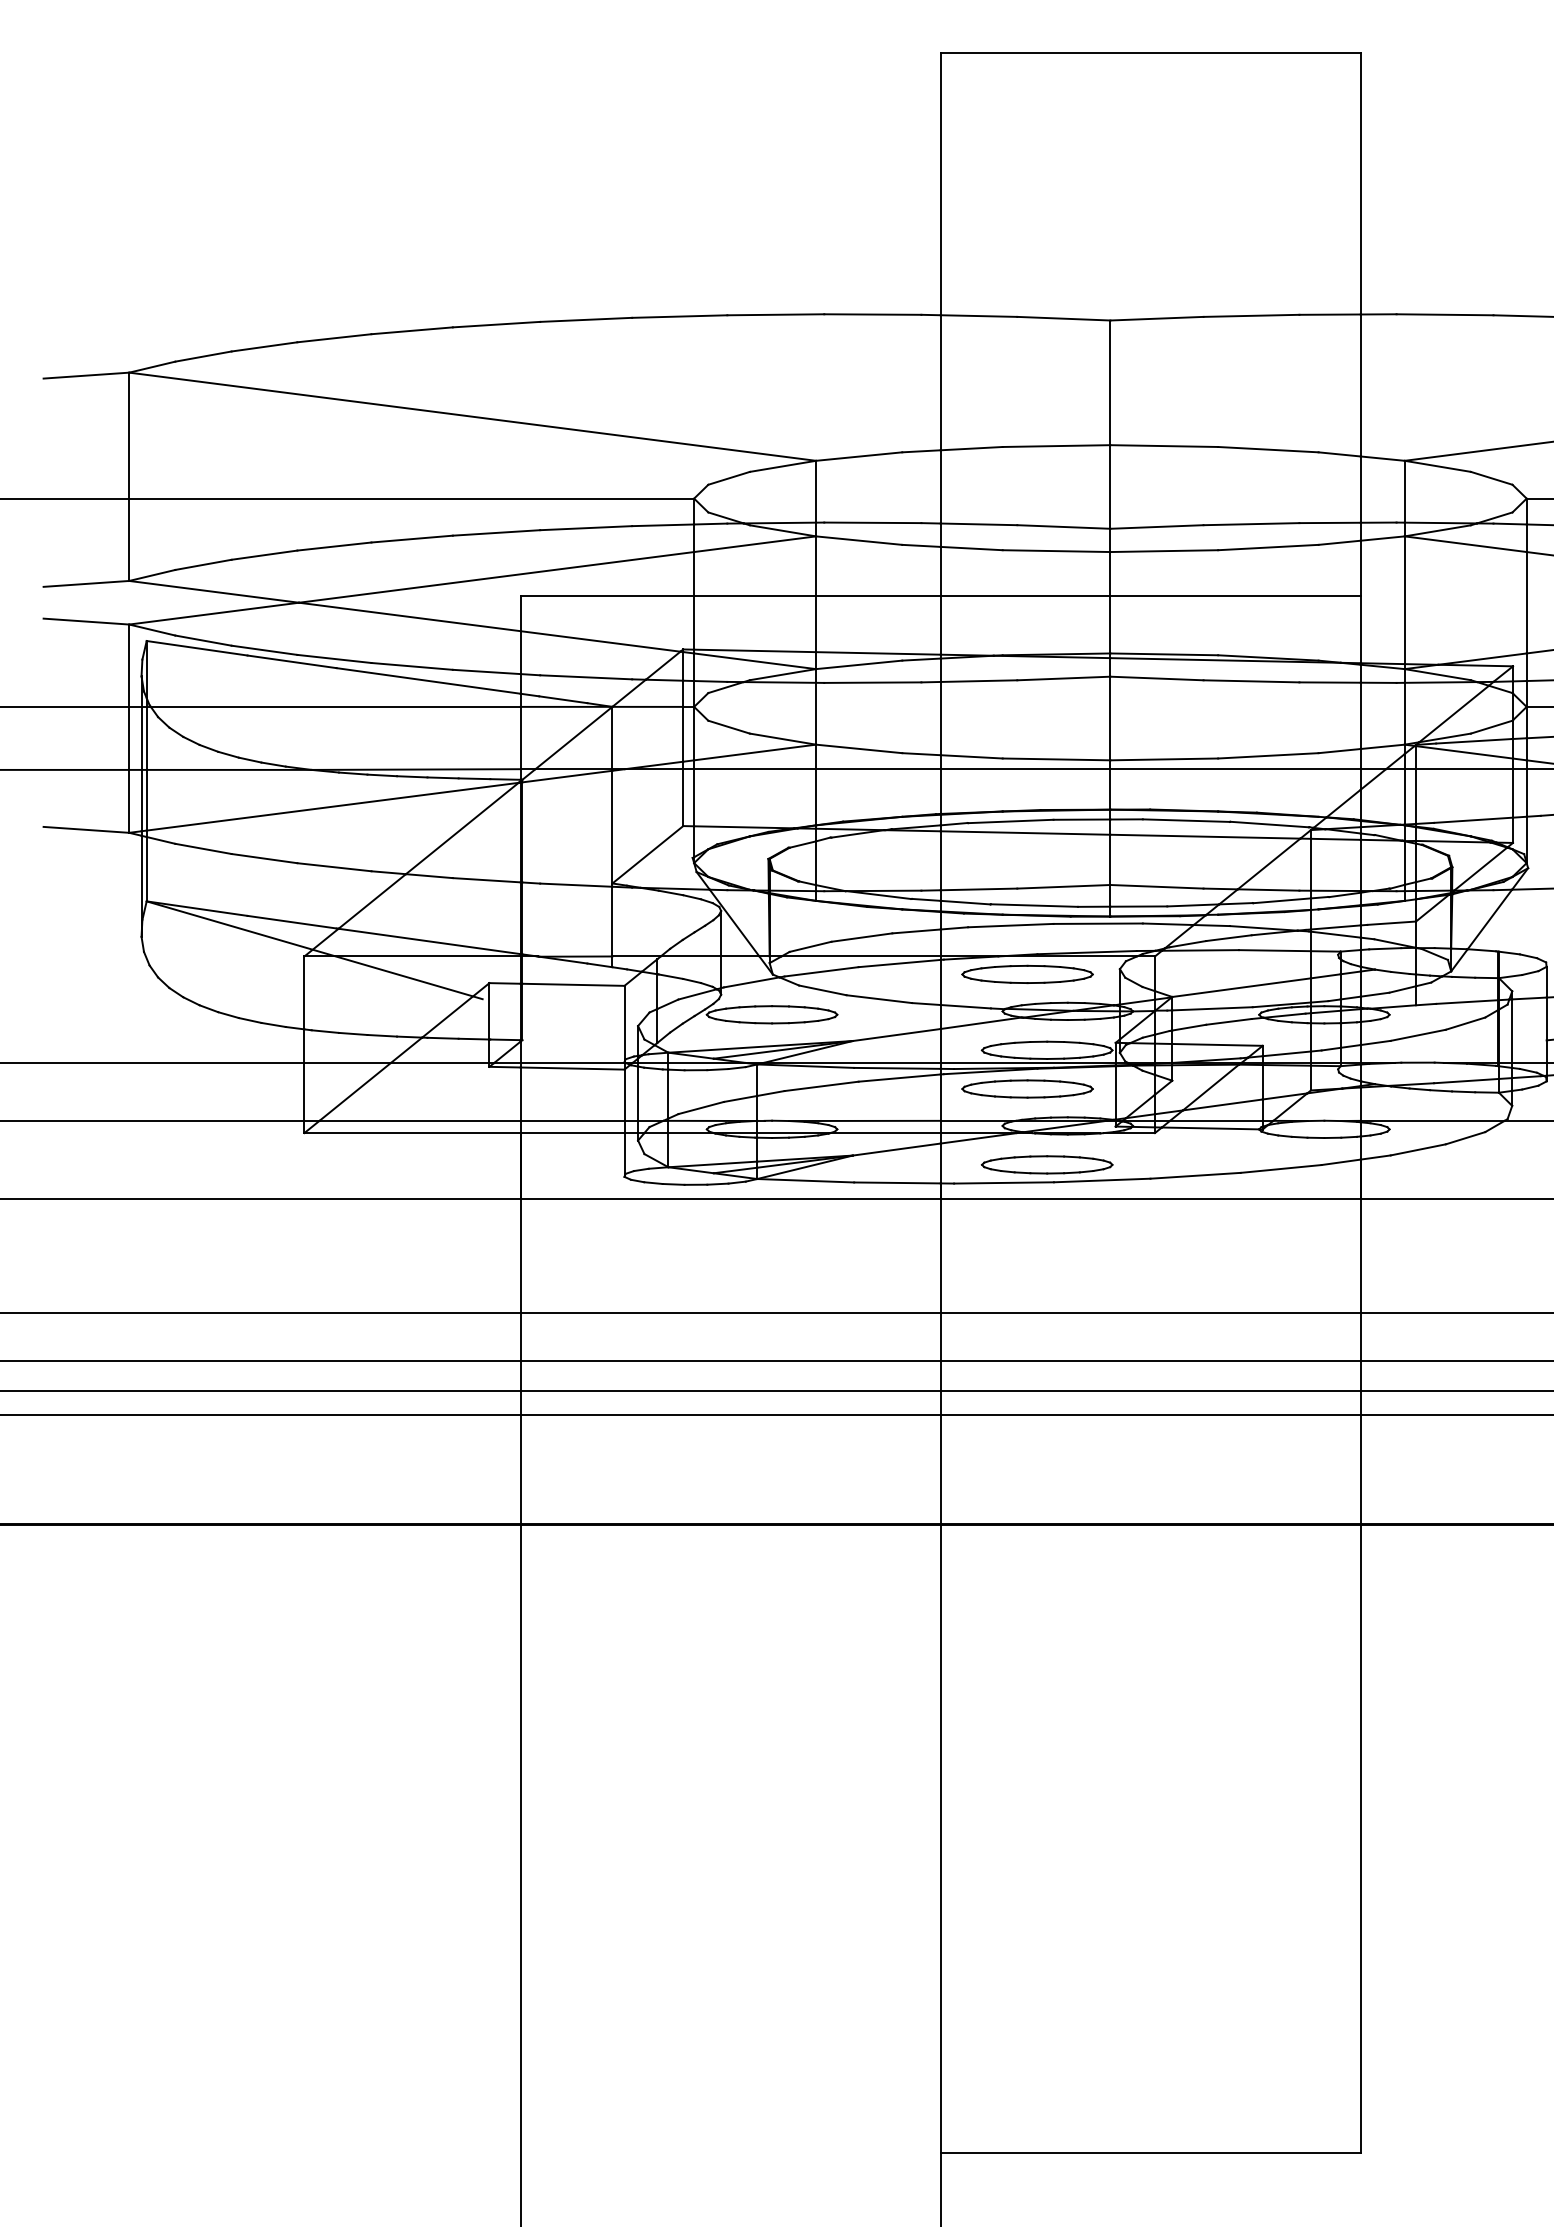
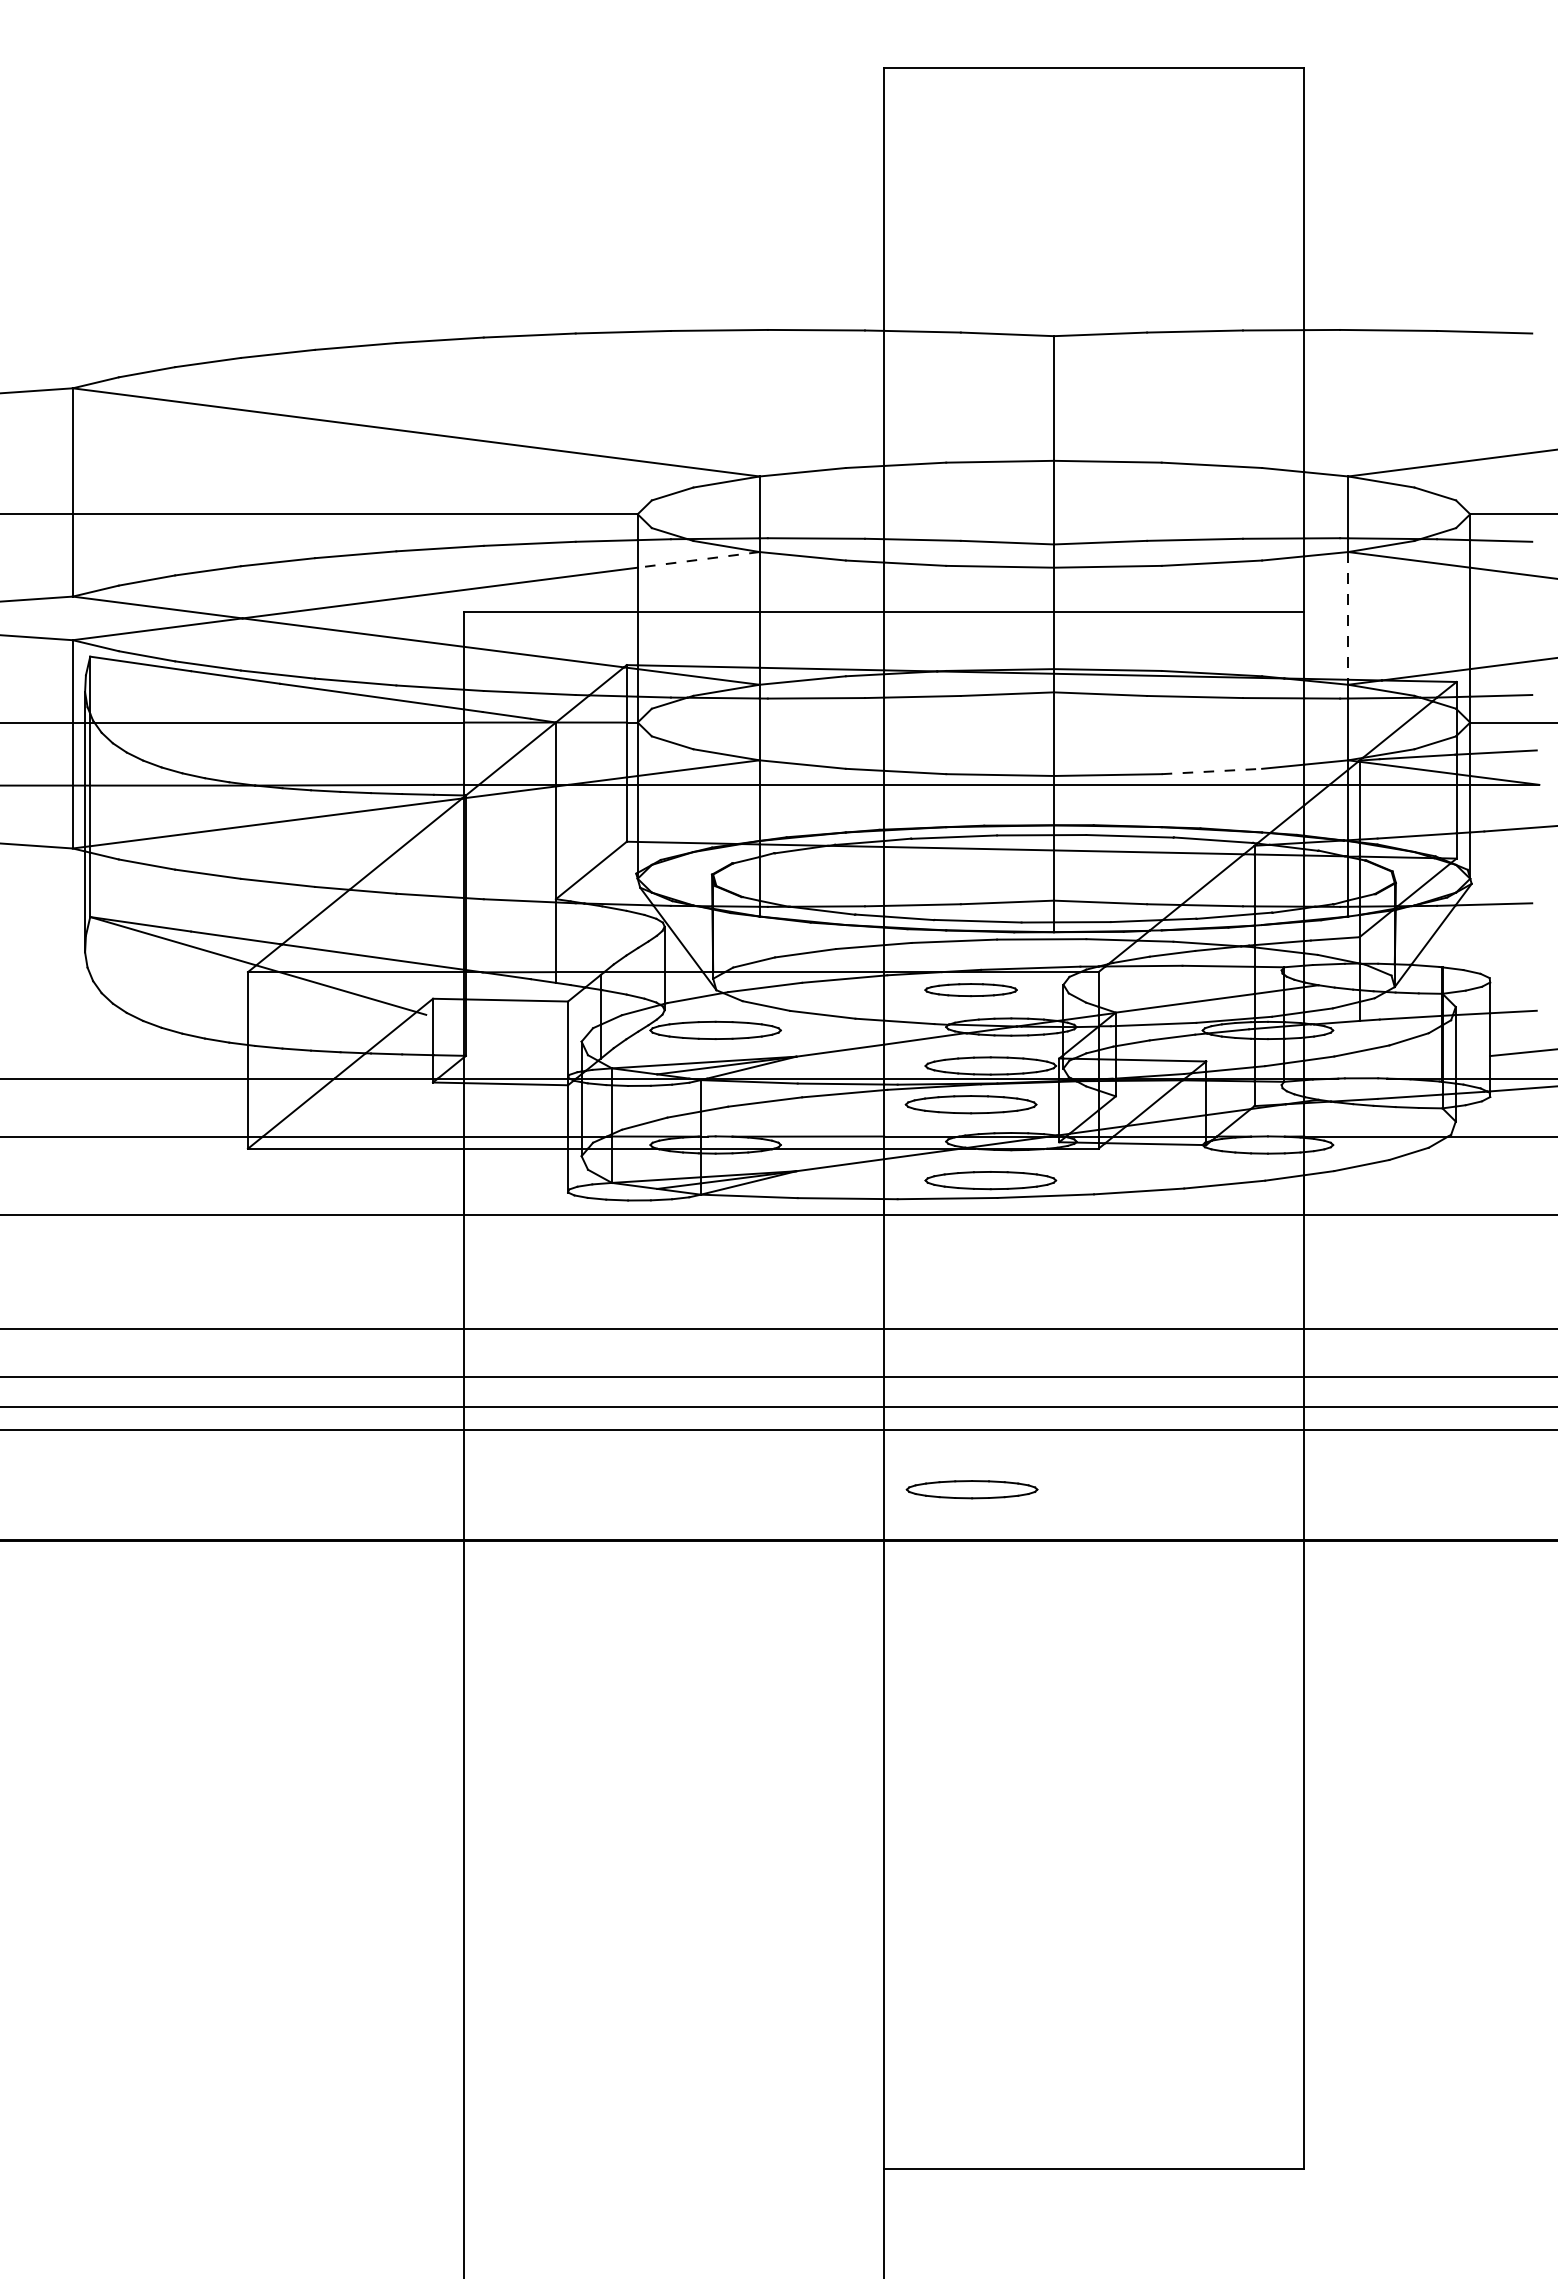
line: (754, 543) -> (698, 559), solid -> dashed
line: (1404, 599) -> (1348, 615), solid -> dashed
line: (1268, 755) -> (1212, 771), solid -> dashed
part: (1026, 973) -> (970, 989), size x0.7
part: (1027, 1473) -> (971, 1489), added

